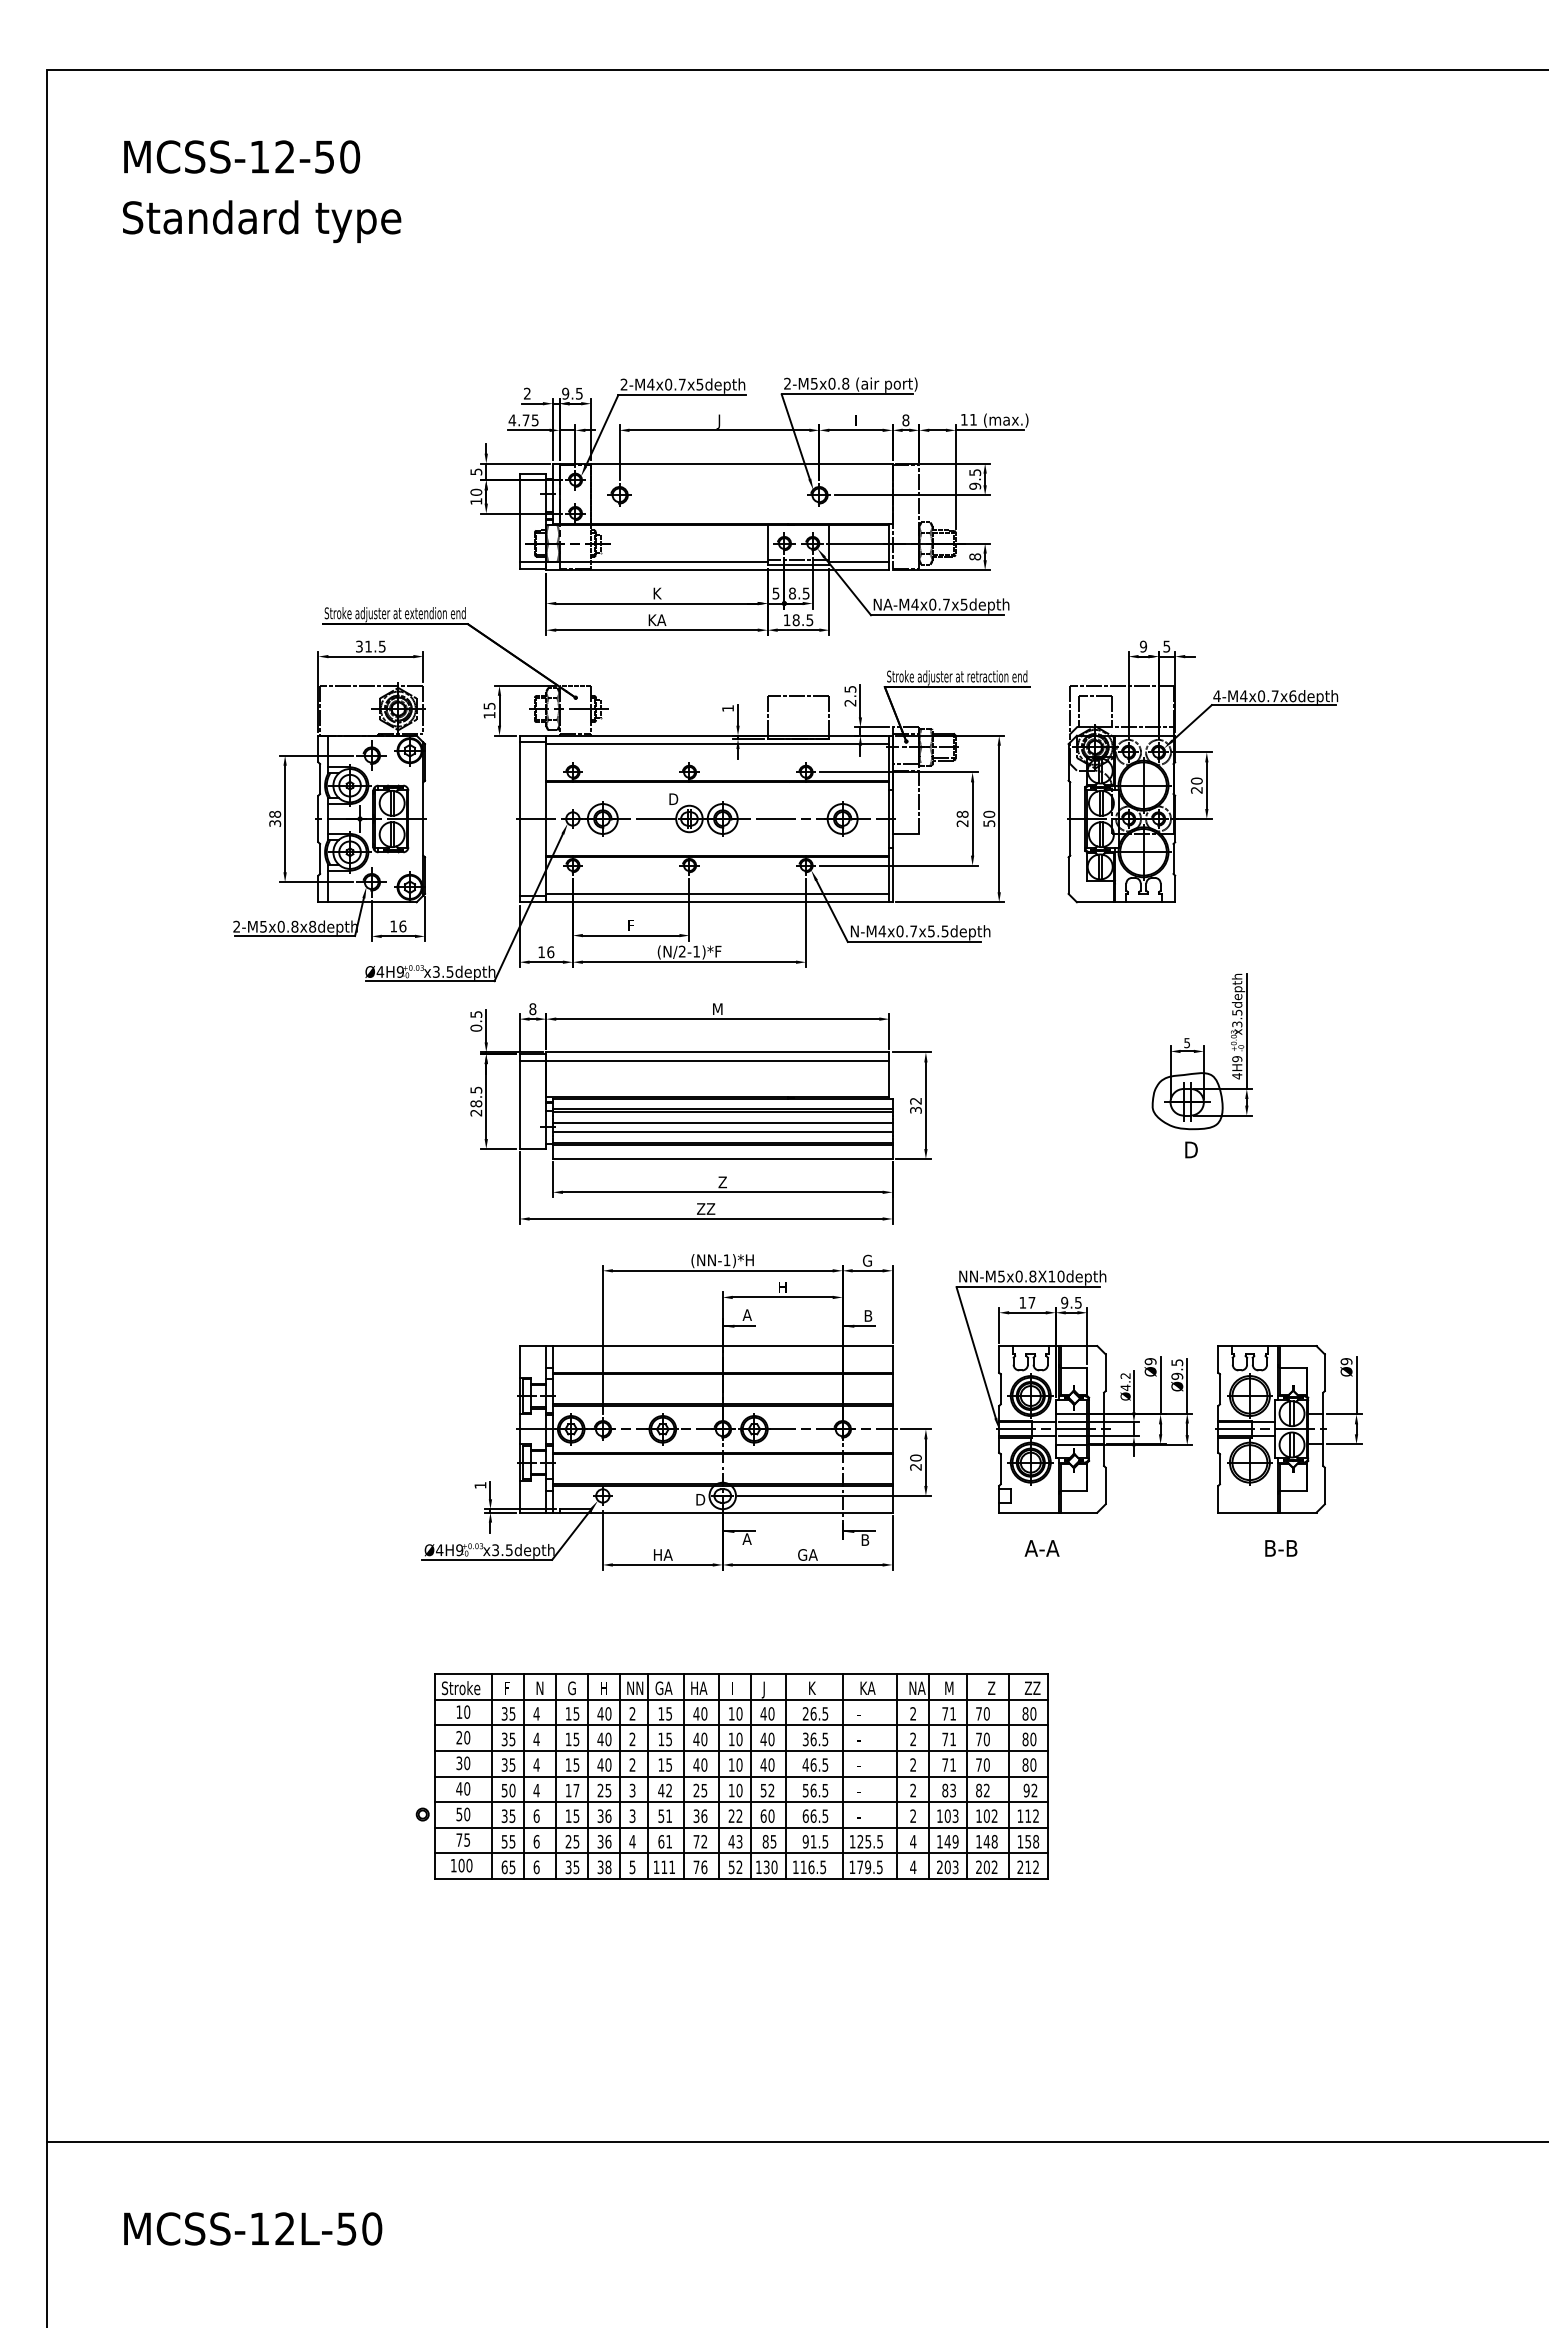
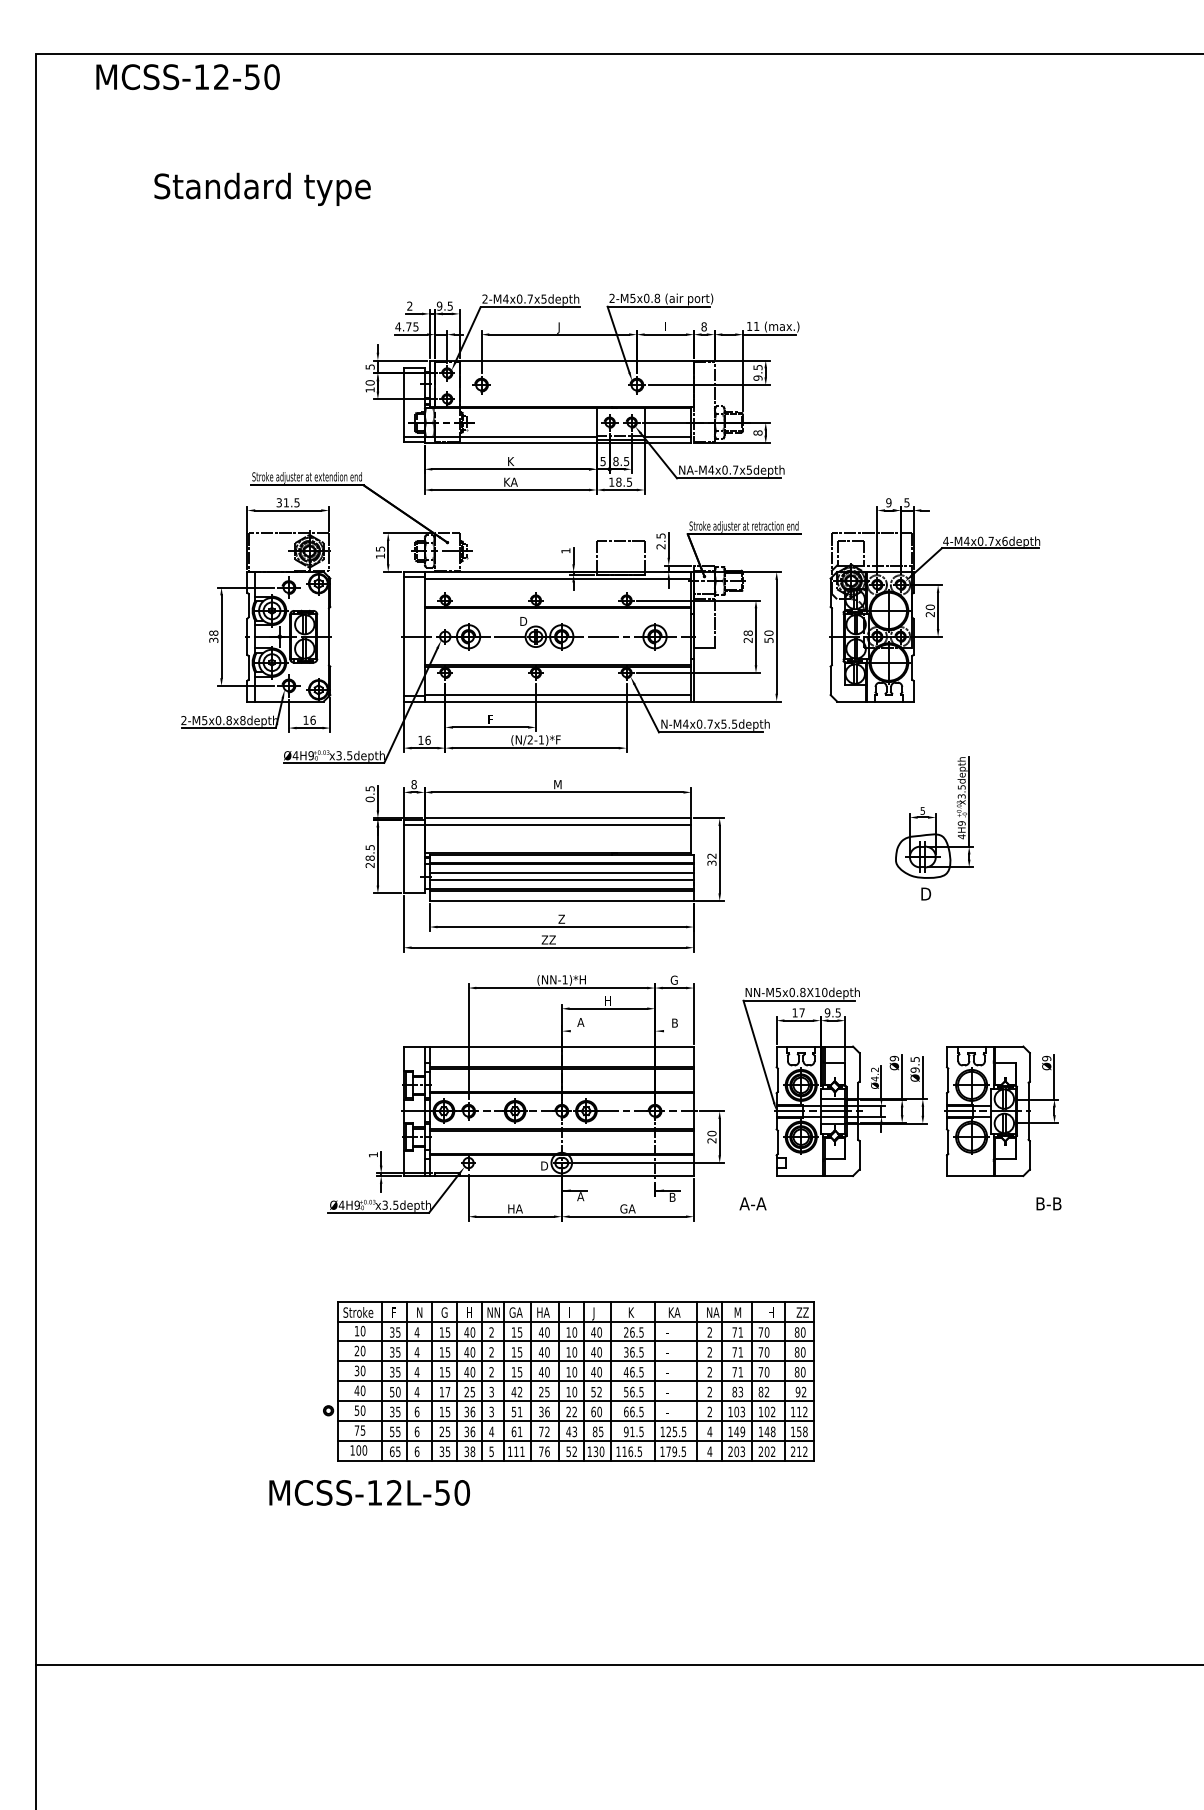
text: (241, 157) -> (187, 77), moved
text: (261, 220) -> (262, 188), moved
line: (739, 1326) -> (574, 1031), removed
line: (858, 1326) -> (667, 1031), removed
text: (1041, 1547) -> (752, 1203), moved
text: (1280, 1547) -> (1048, 1203), moved
text: (991, 1688) -> (770, 1312), Z -> H
text: (252, 2228) -> (369, 1492), moved

